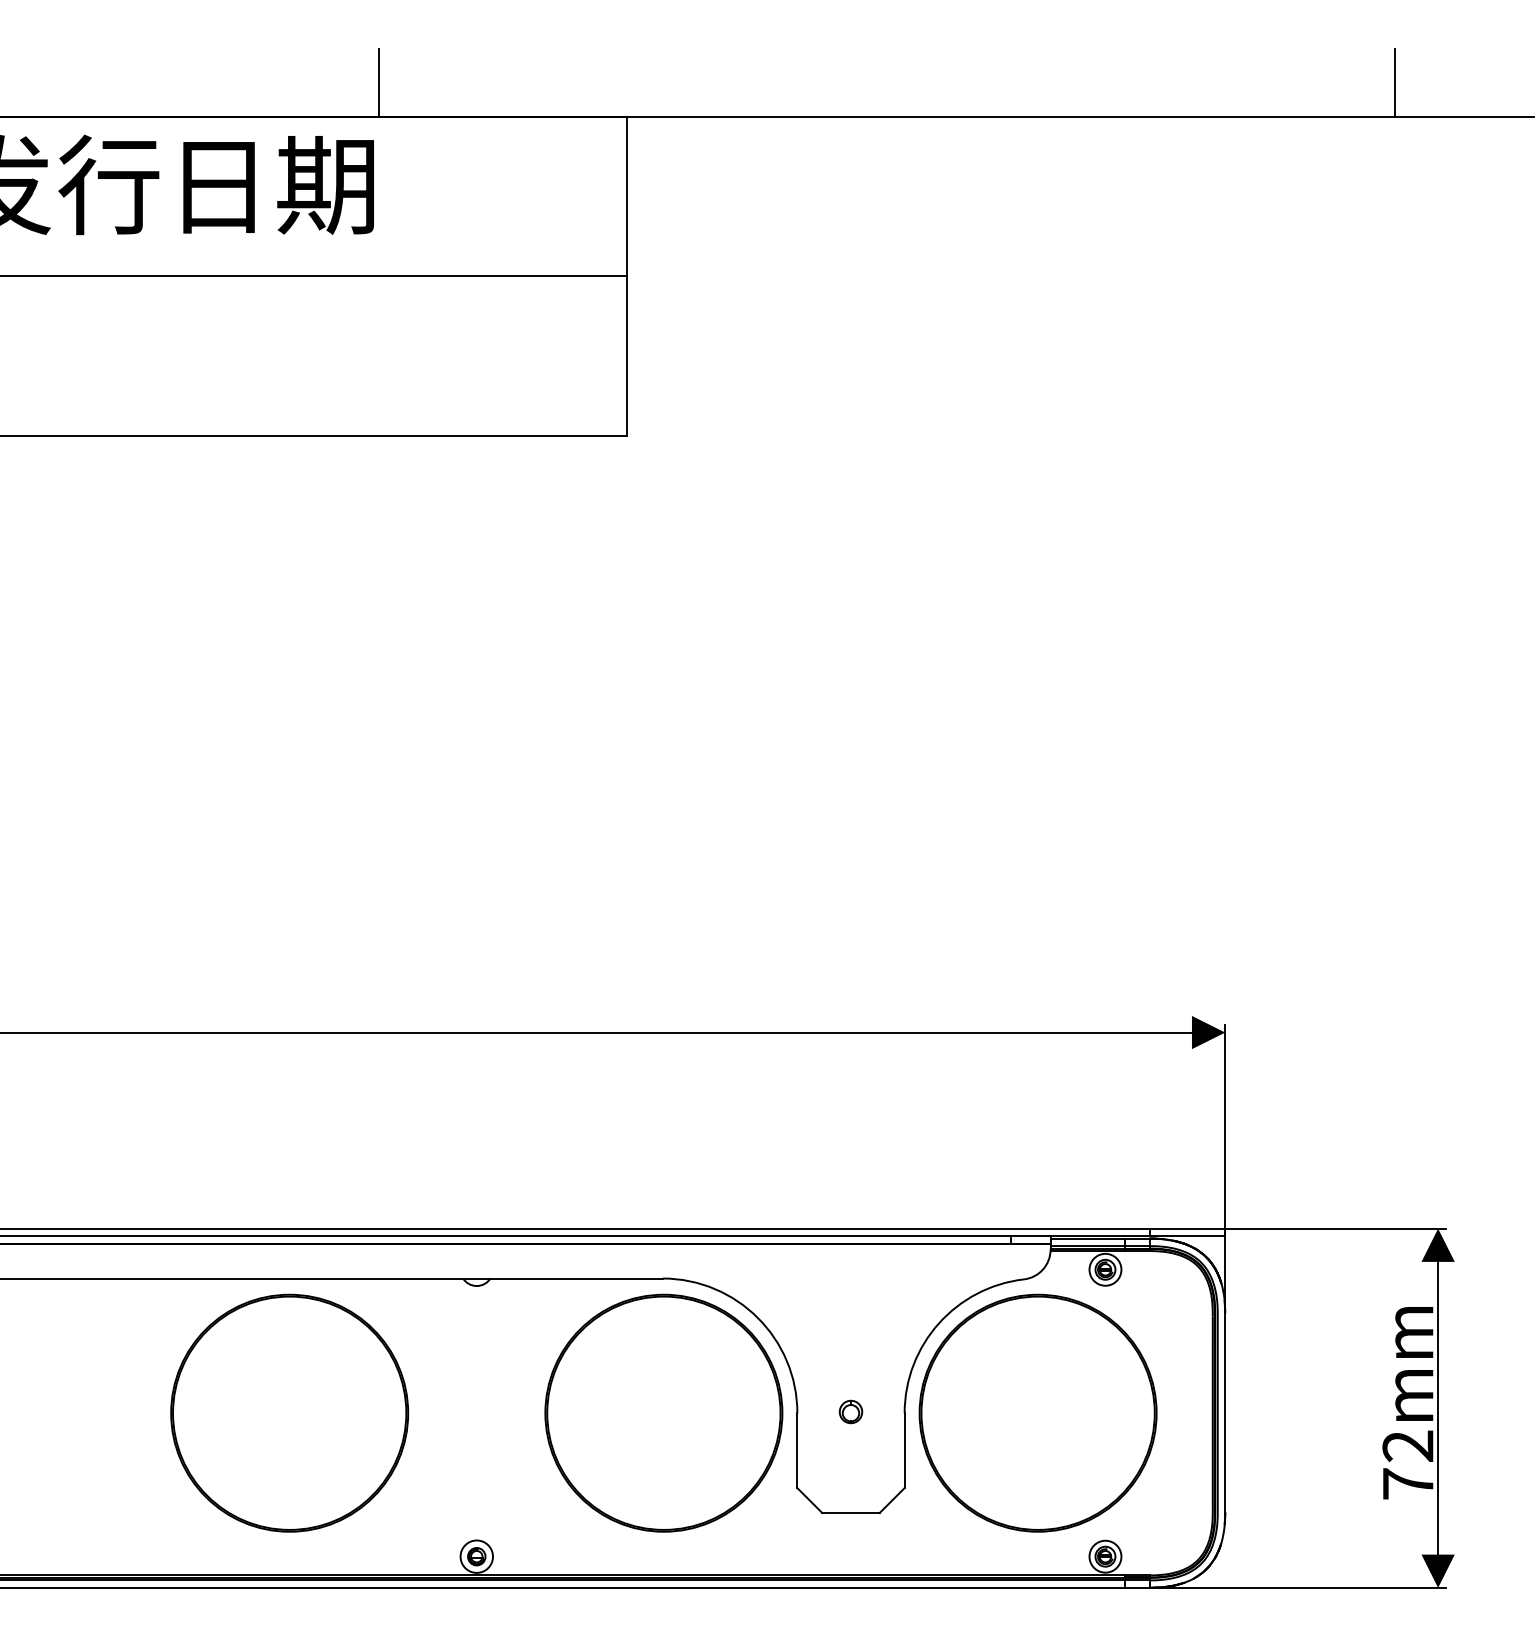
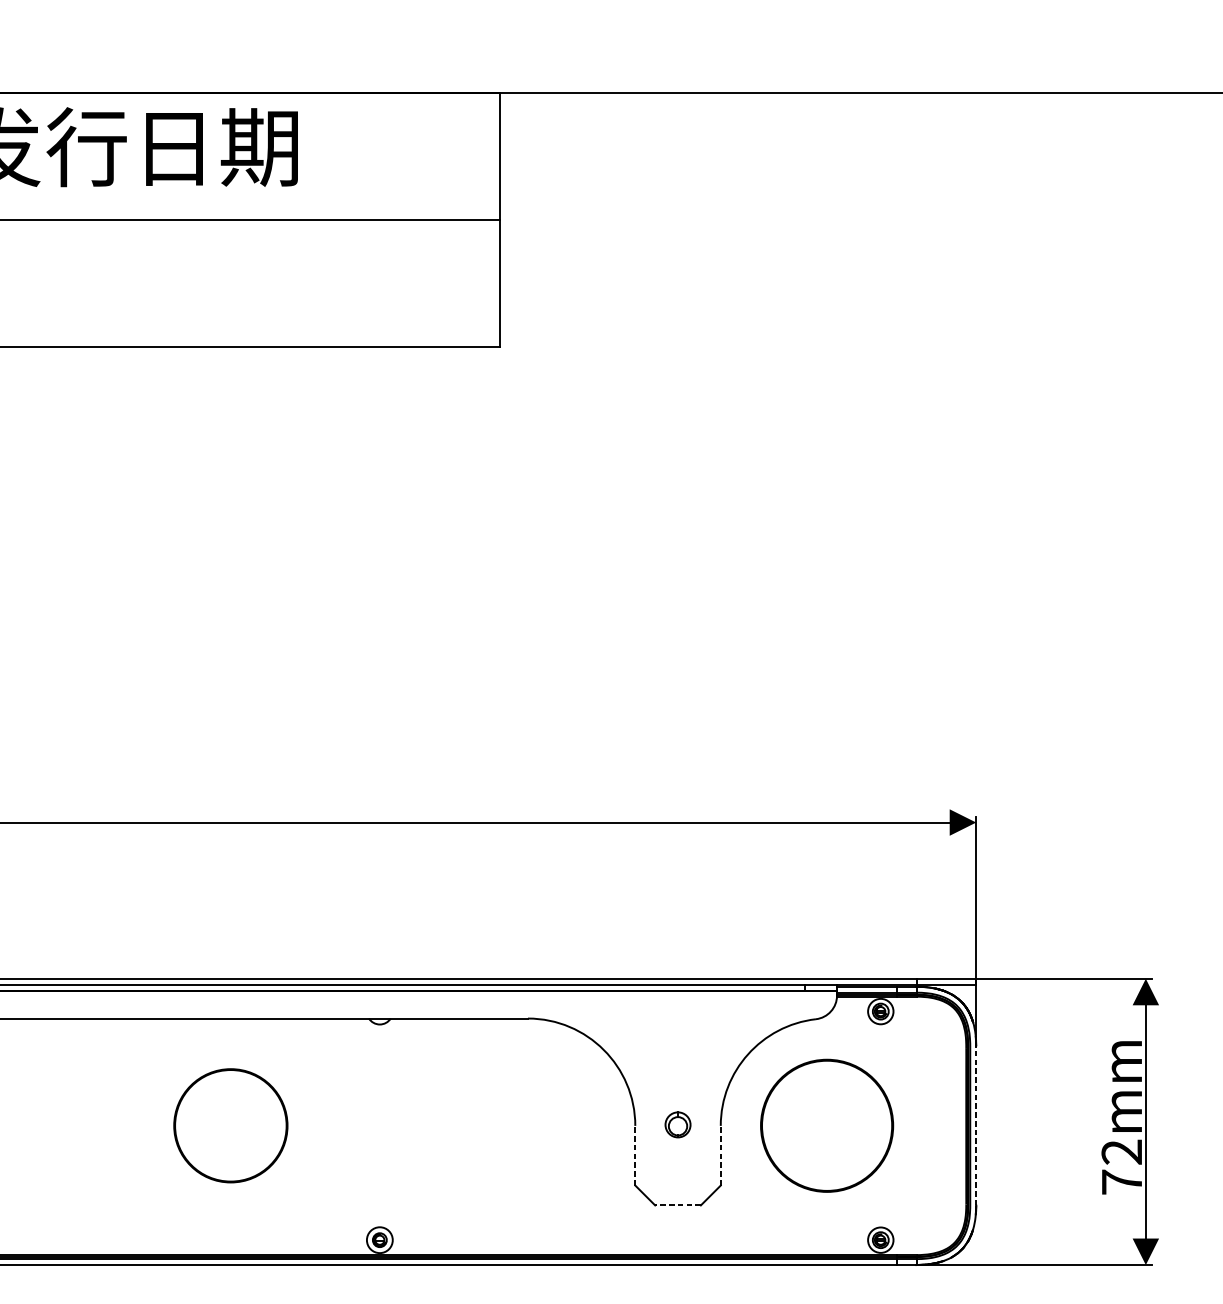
line: (379, 82) -> (302, 65), removed
line: (1394, 82) -> (1111, 65), removed
part: (850, 1411) -> (677, 1124), size x1.4
part: (289, 1412) -> (230, 1125), size x0.6
part: (663, 1412) -> (528, 1125), removed
part: (1037, 1412) -> (826, 1125), size x0.7
line: (1225, 1413) -> (976, 1126), solid -> dashed
line: (797, 1450) -> (635, 1155), solid -> dashed
line: (904, 1450) -> (720, 1155), solid -> dashed
line: (851, 1513) -> (678, 1205), solid -> dashed

